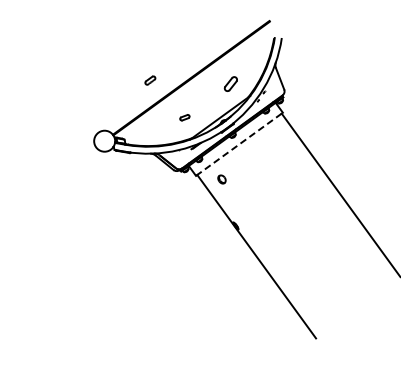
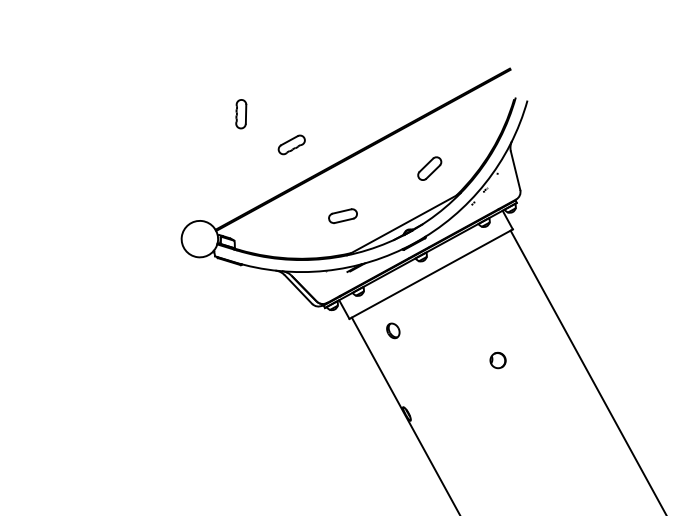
part: (119, 66) -> (241, 113), added
part: (150, 80) -> (292, 144), size x1.43
part: (184, 117) -> (342, 215), size x1.67
line: (239, 144) -> (431, 274), dashed -> solid
part: (283, 188) -> (497, 359), added

